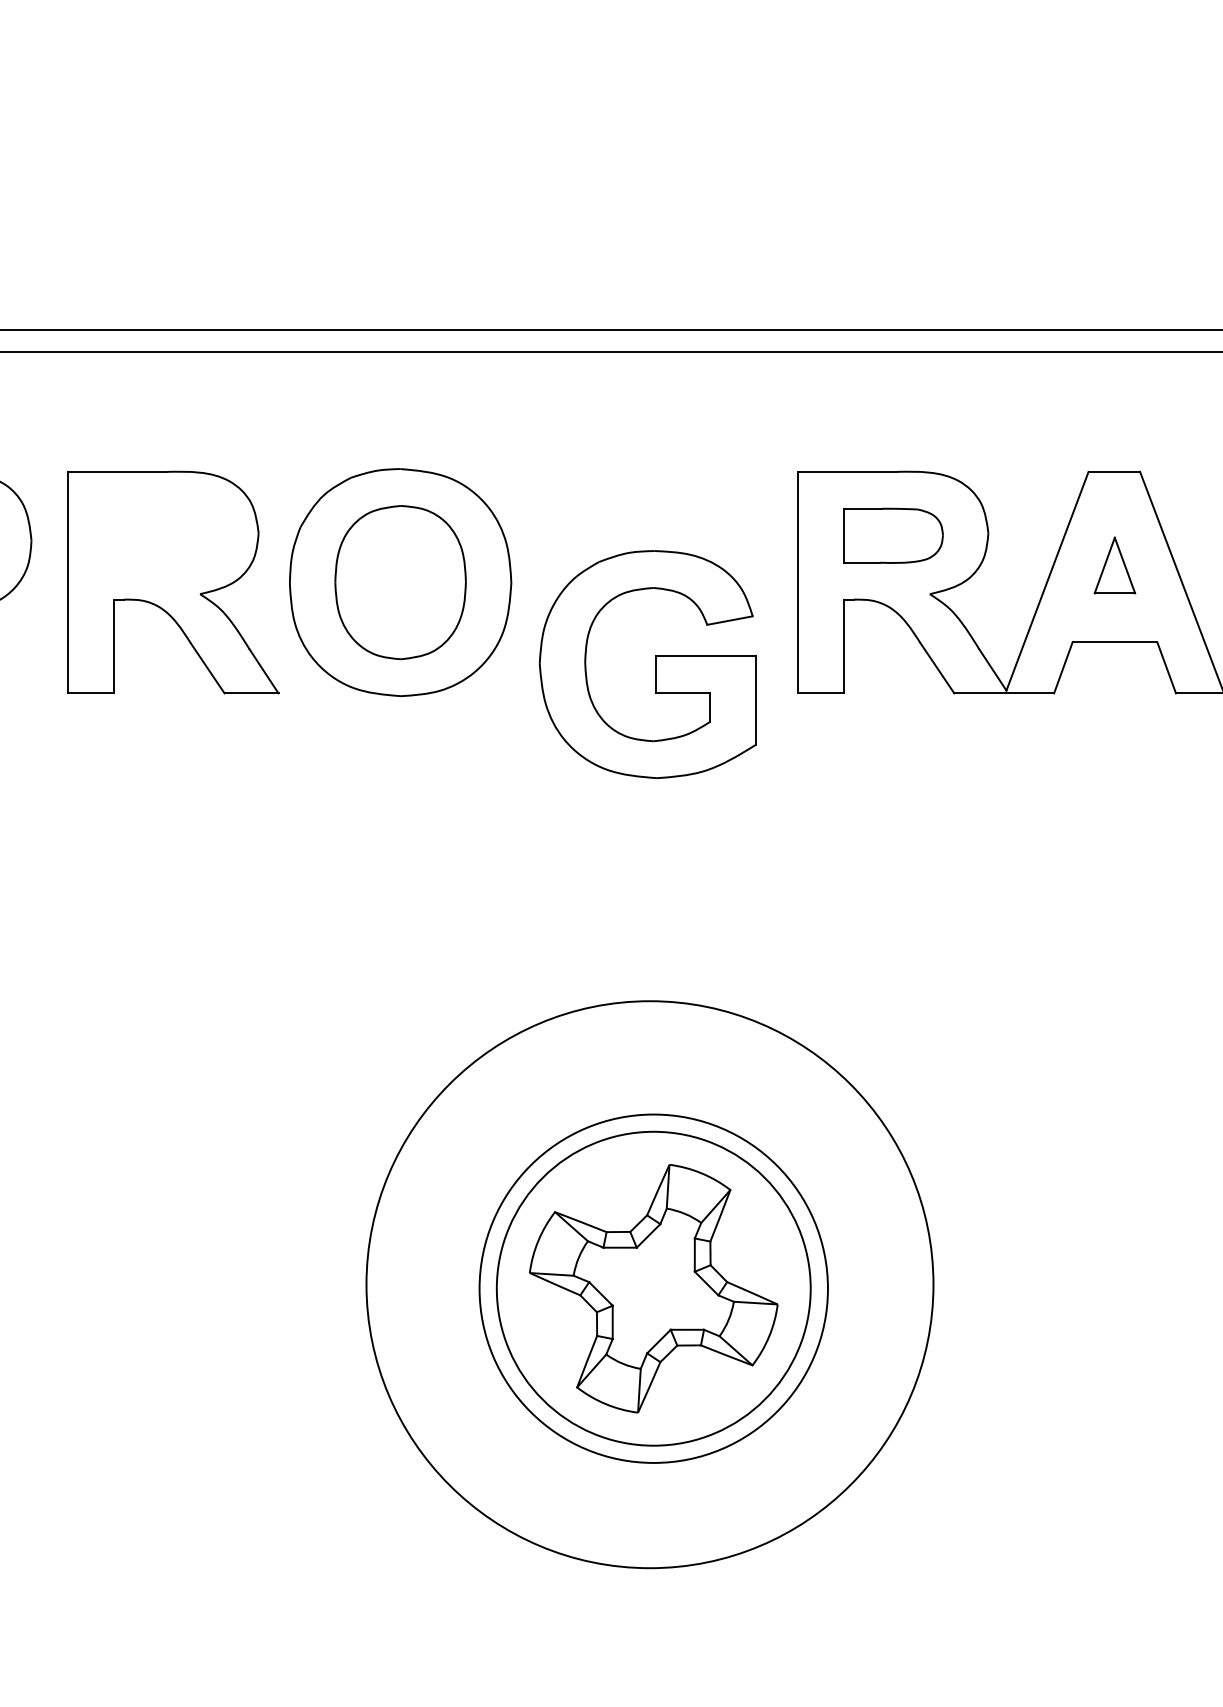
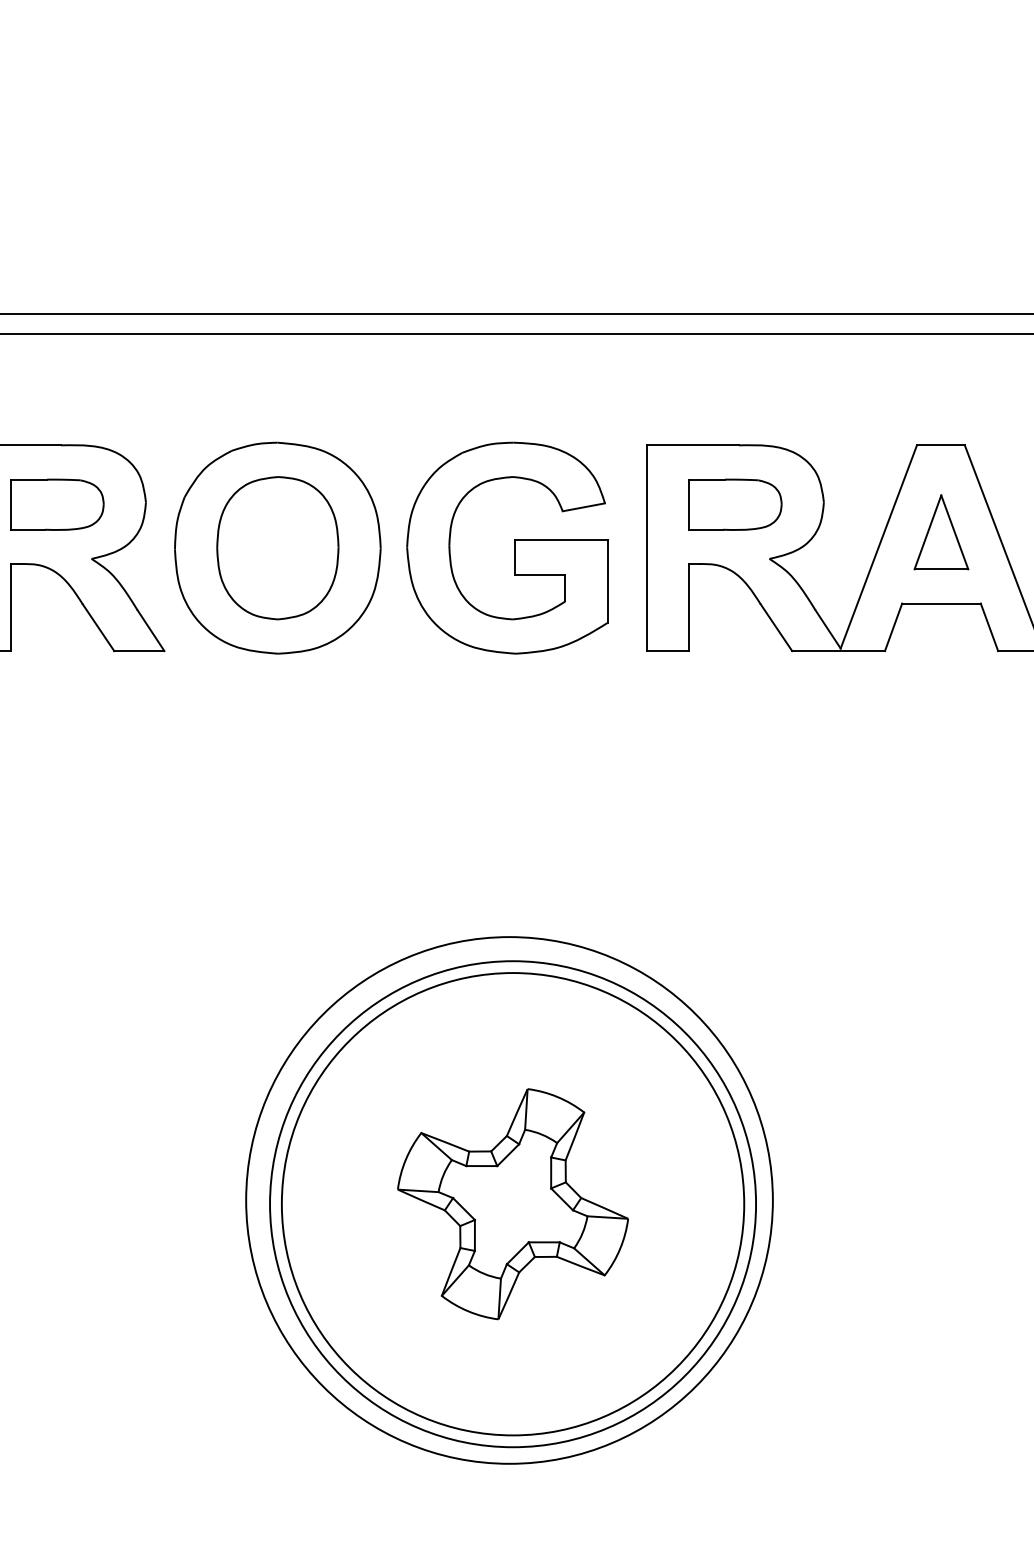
part: (163, 535) -> (57, 504), added
part: (1114, 565) -> (941, 532), size x1.43
part: (655, 664) -> (514, 548), moved
circle: (653, 1288) -> (512, 1203), size x1.43
circle: (653, 1288) -> (512, 1203), size x1.67

